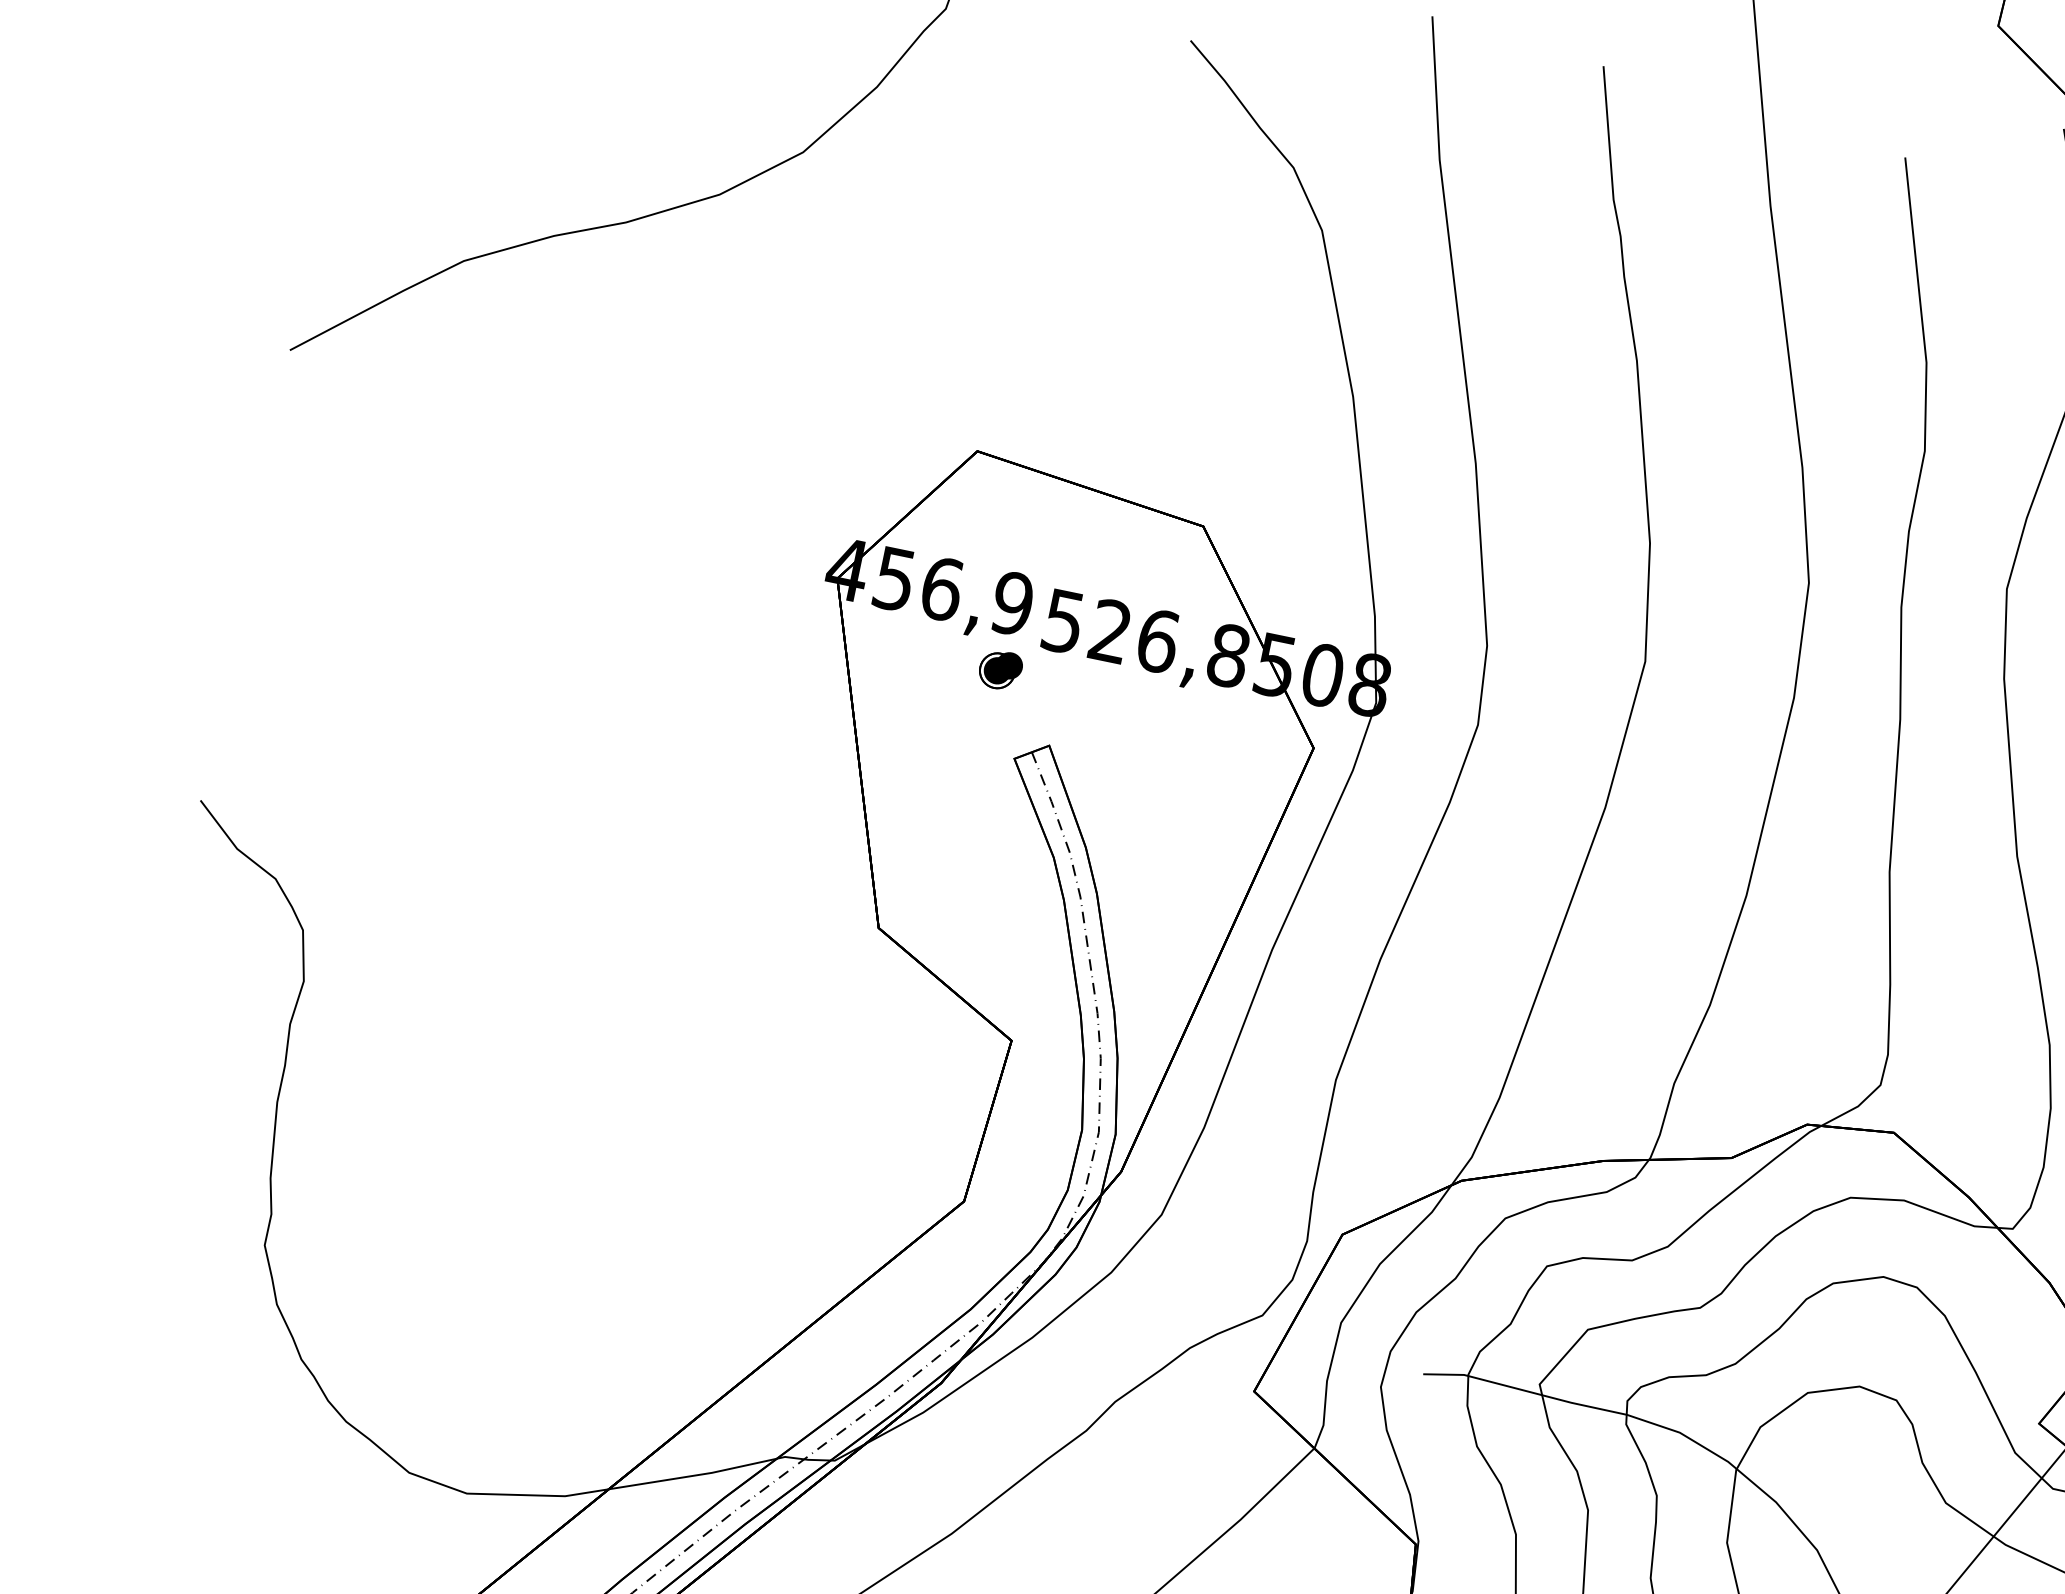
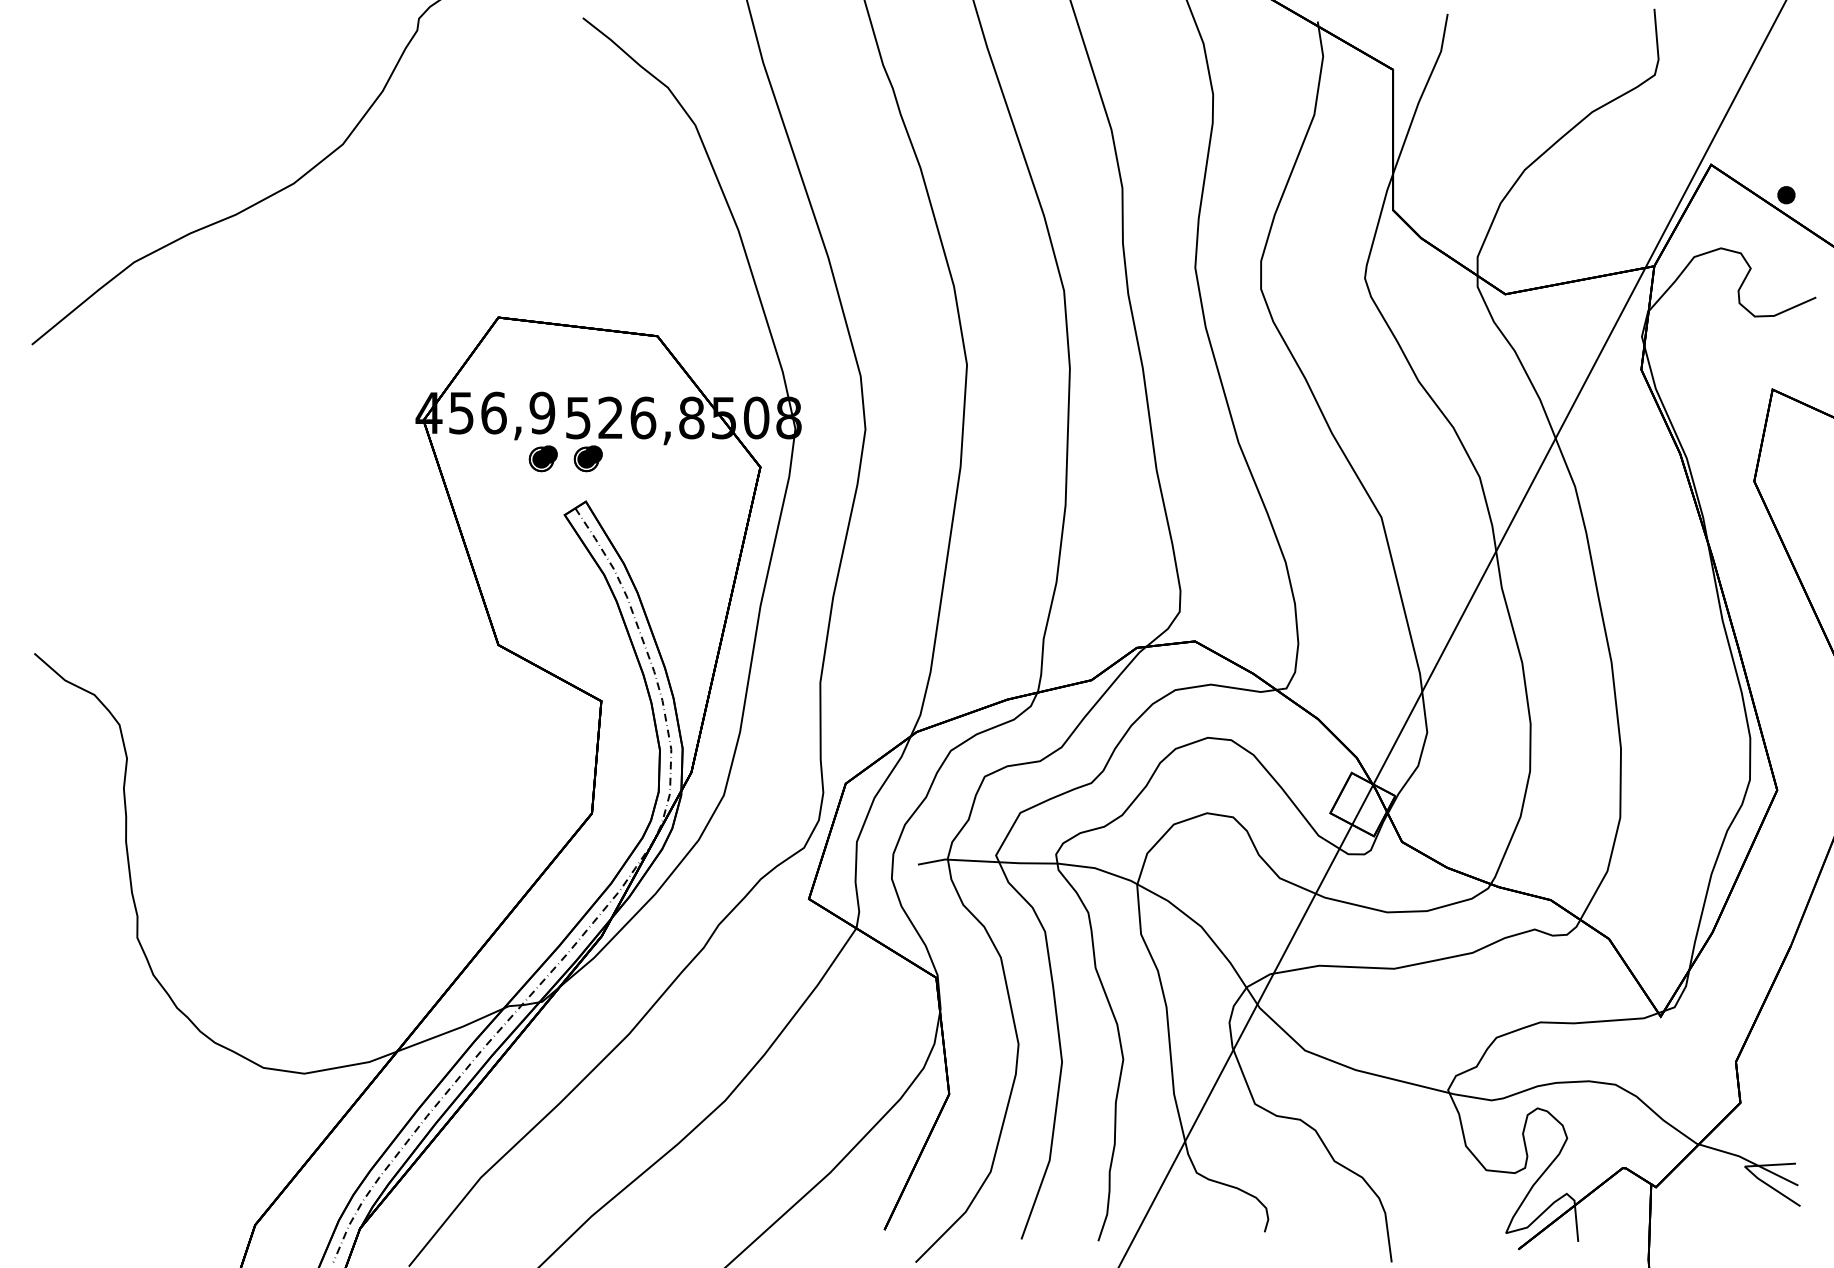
part: (1064, 683) -> (587, 458), added

